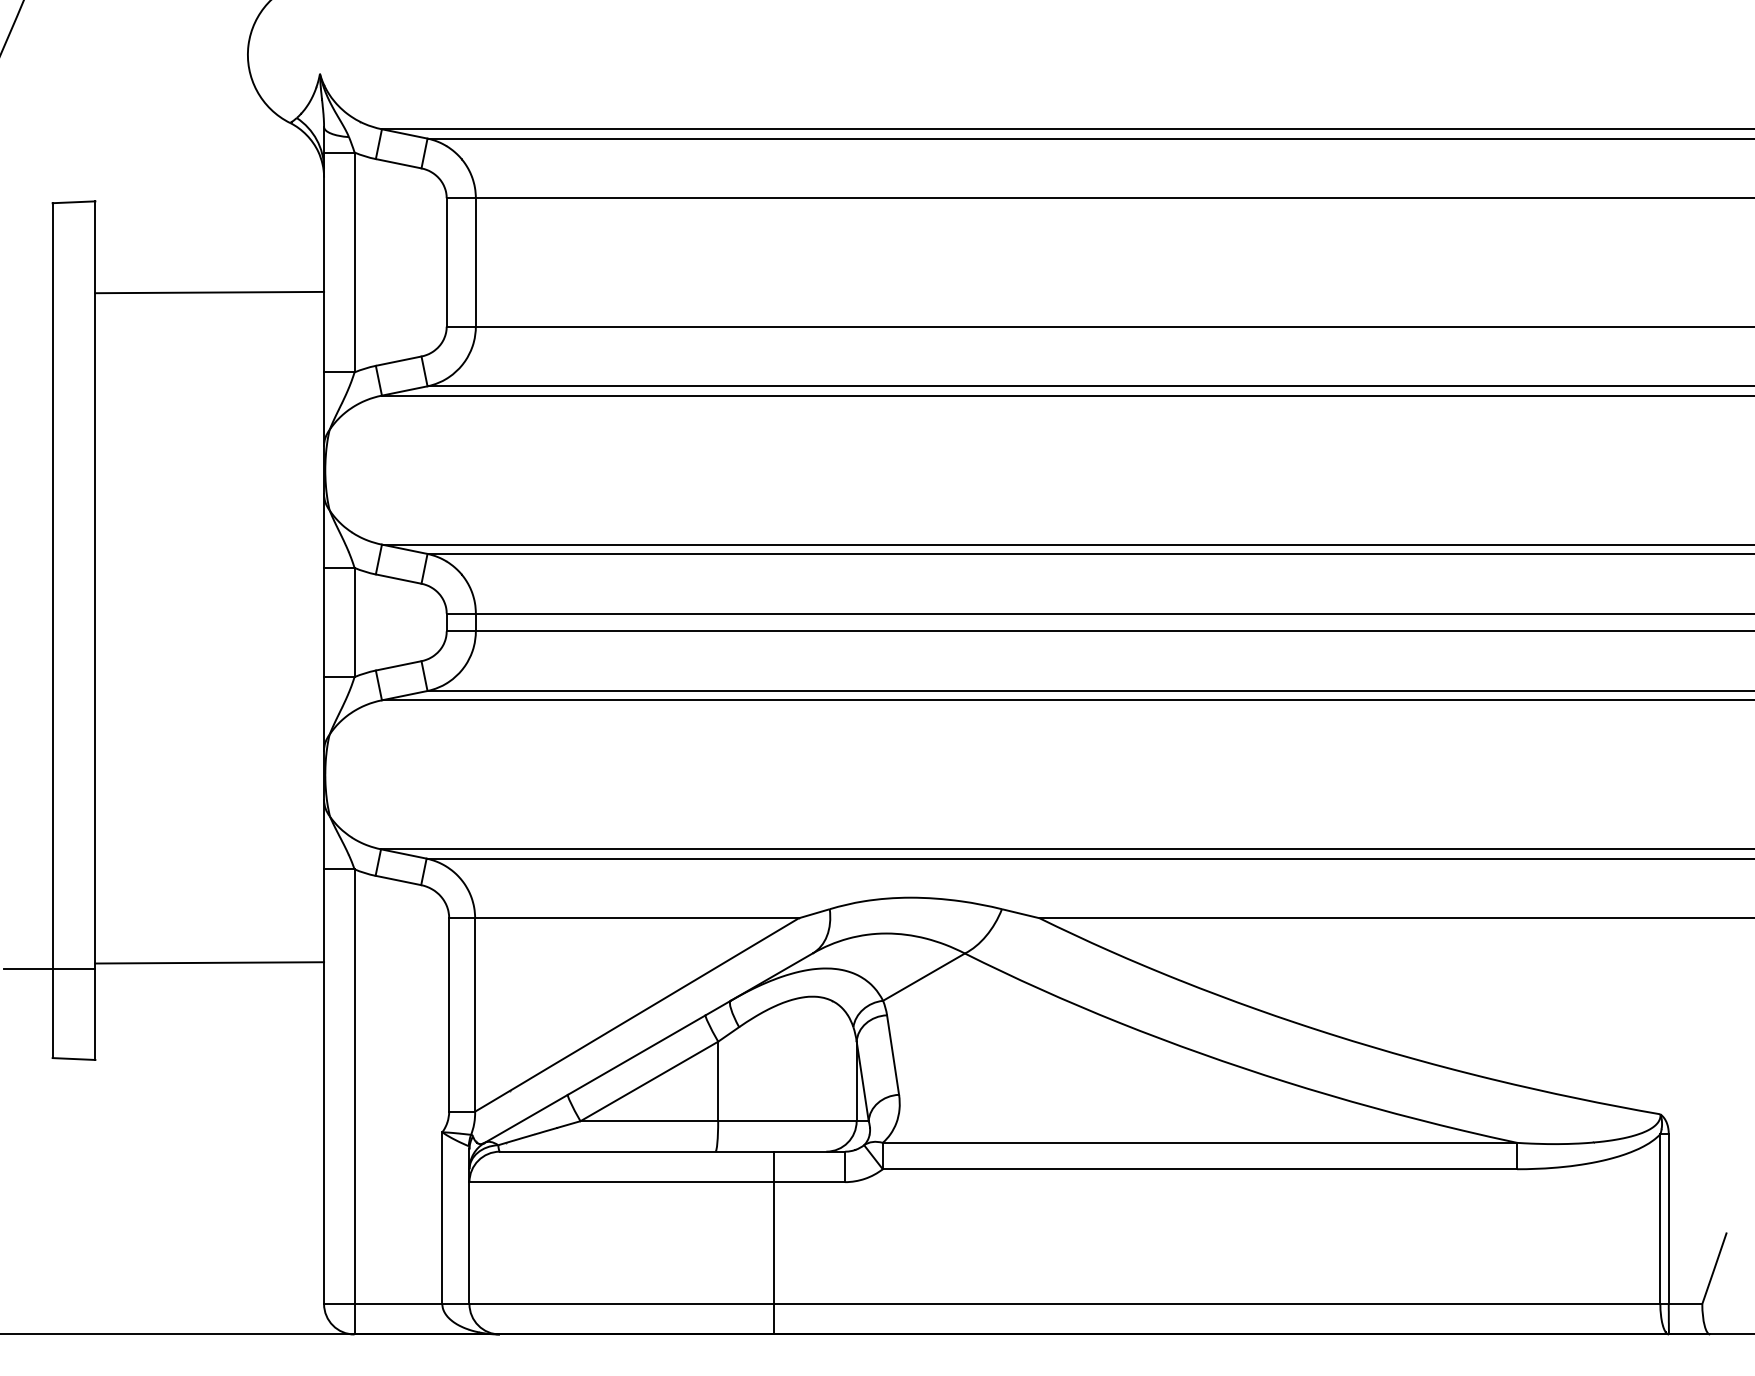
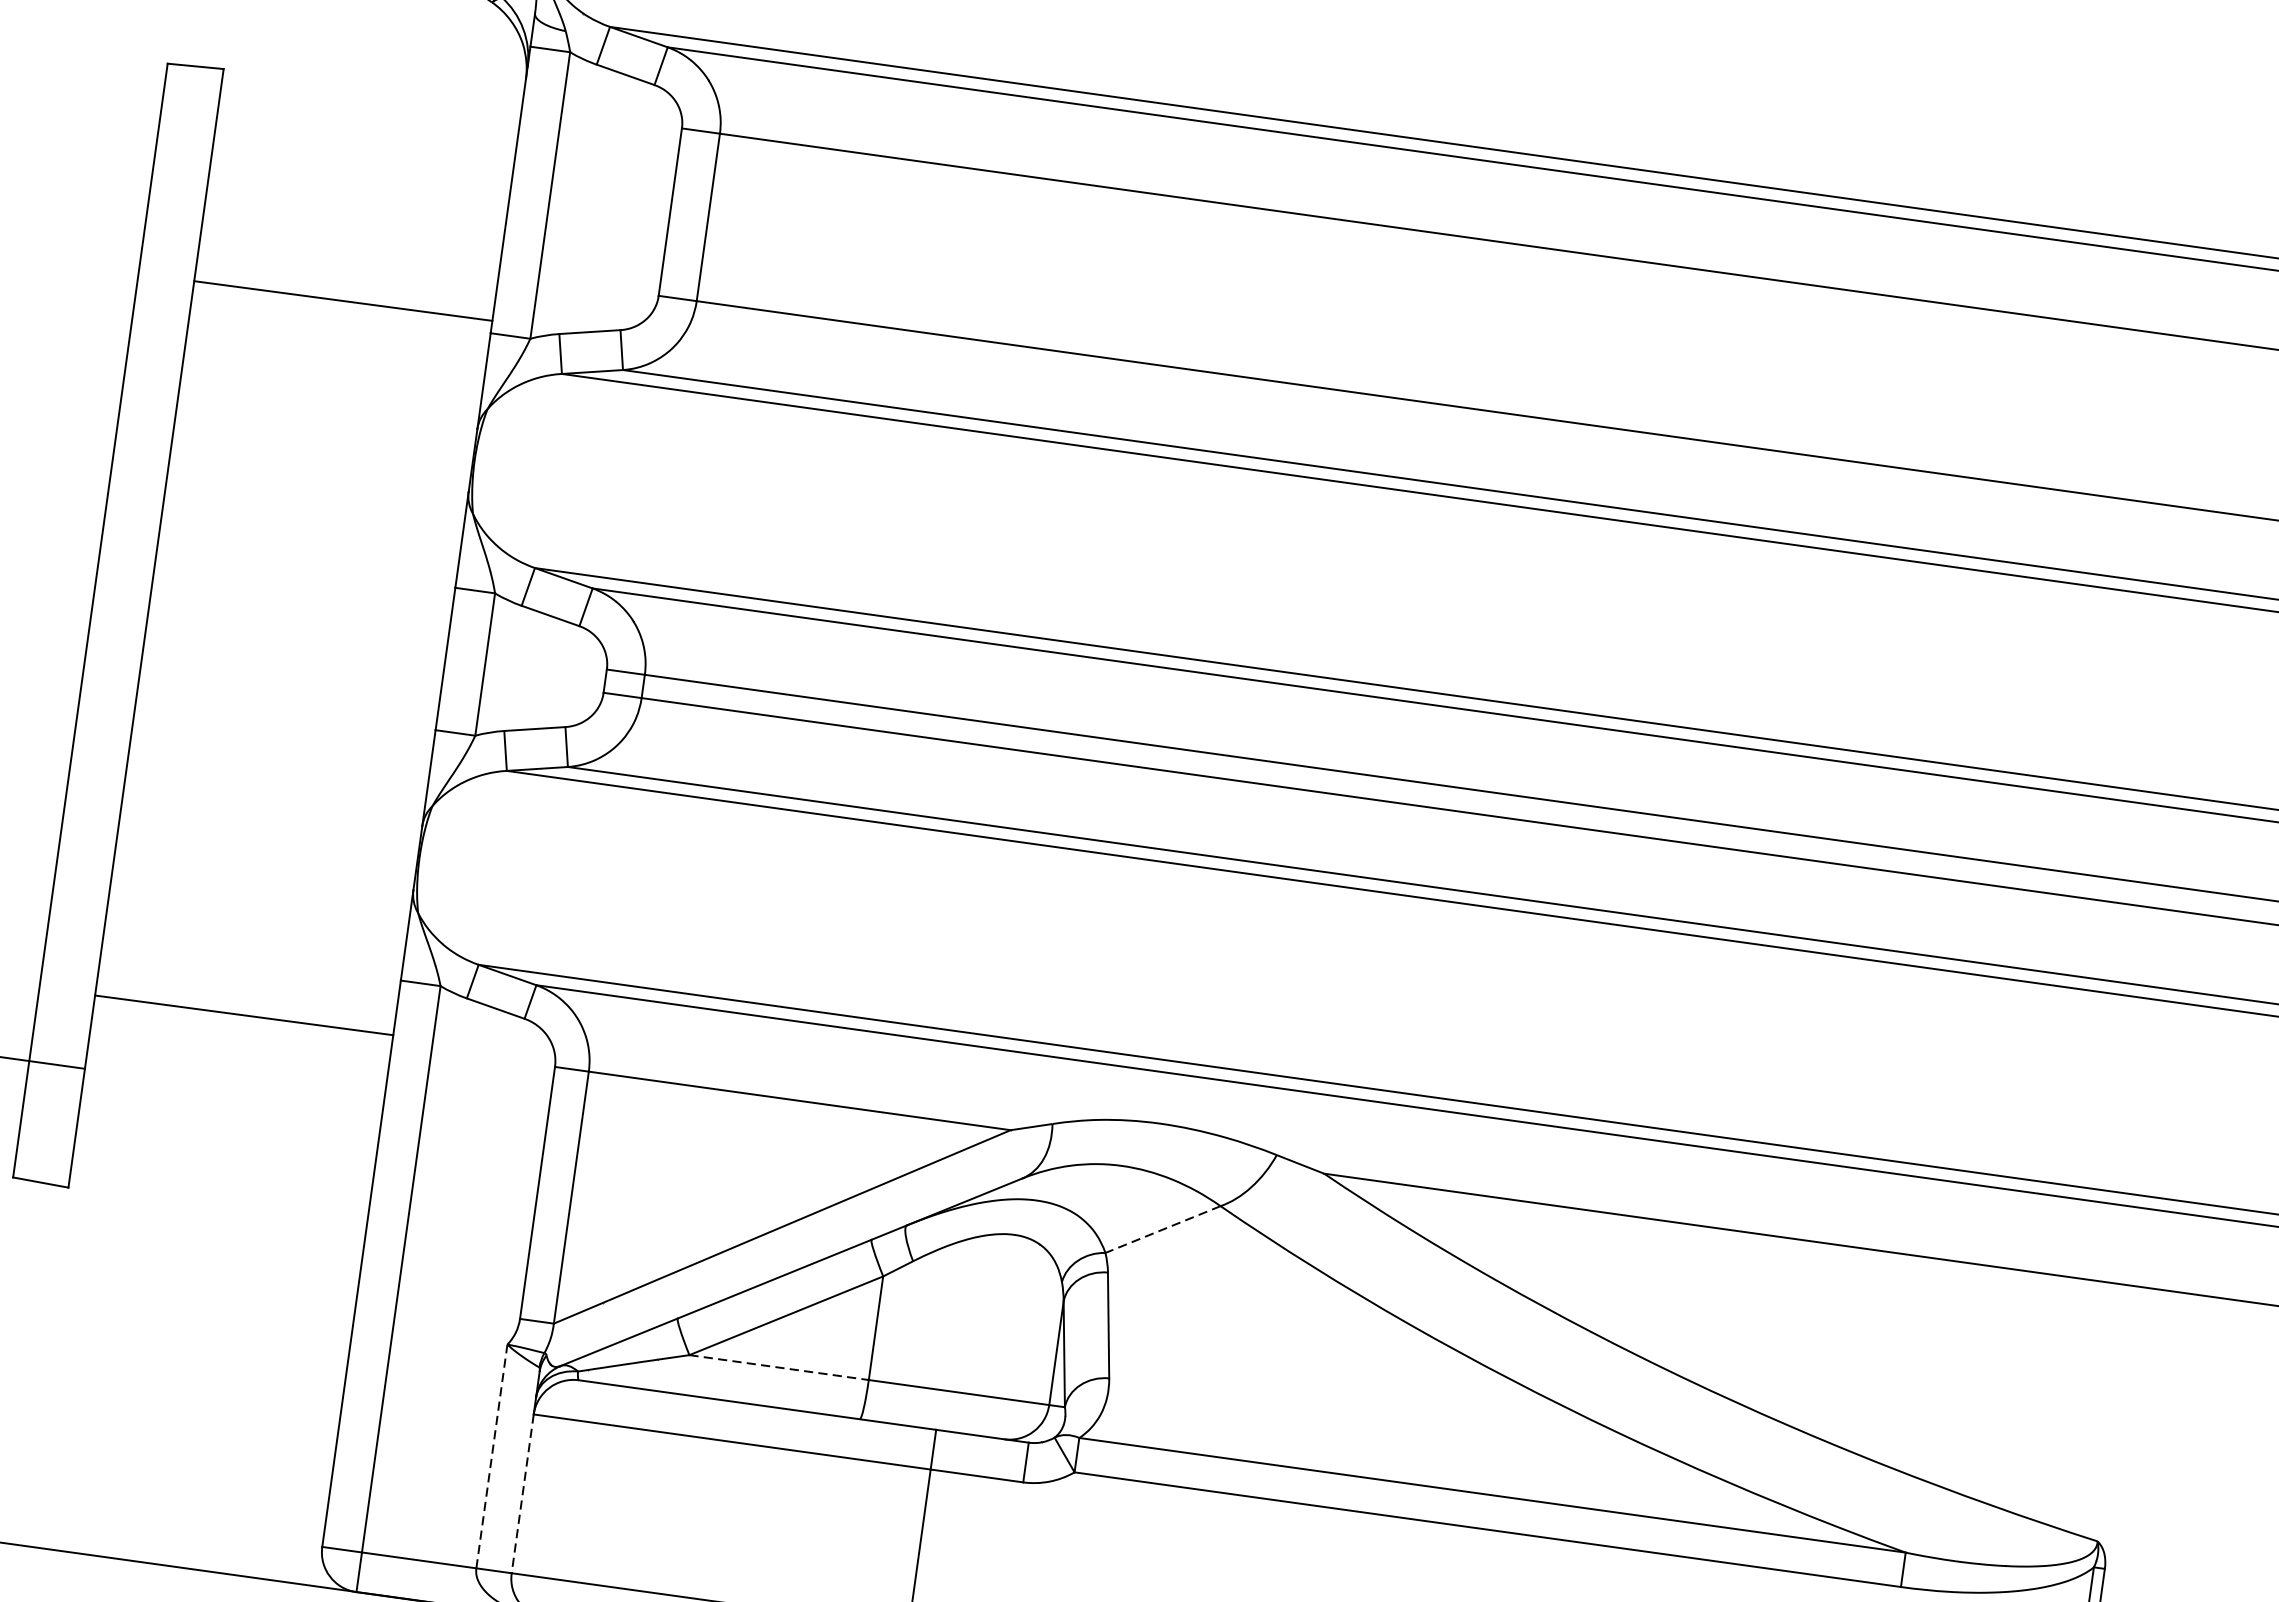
line: (209, 292) -> (343, 300), moved
line: (209, 962) -> (243, 1014), moved
line: (923, 977) -> (1162, 1229), solid -> dashed
line: (649, 1121) -> (779, 1367), solid -> dashed
line: (442, 1218) -> (492, 1456), solid -> dashed
line: (469, 1243) -> (522, 1494), solid -> dashed

